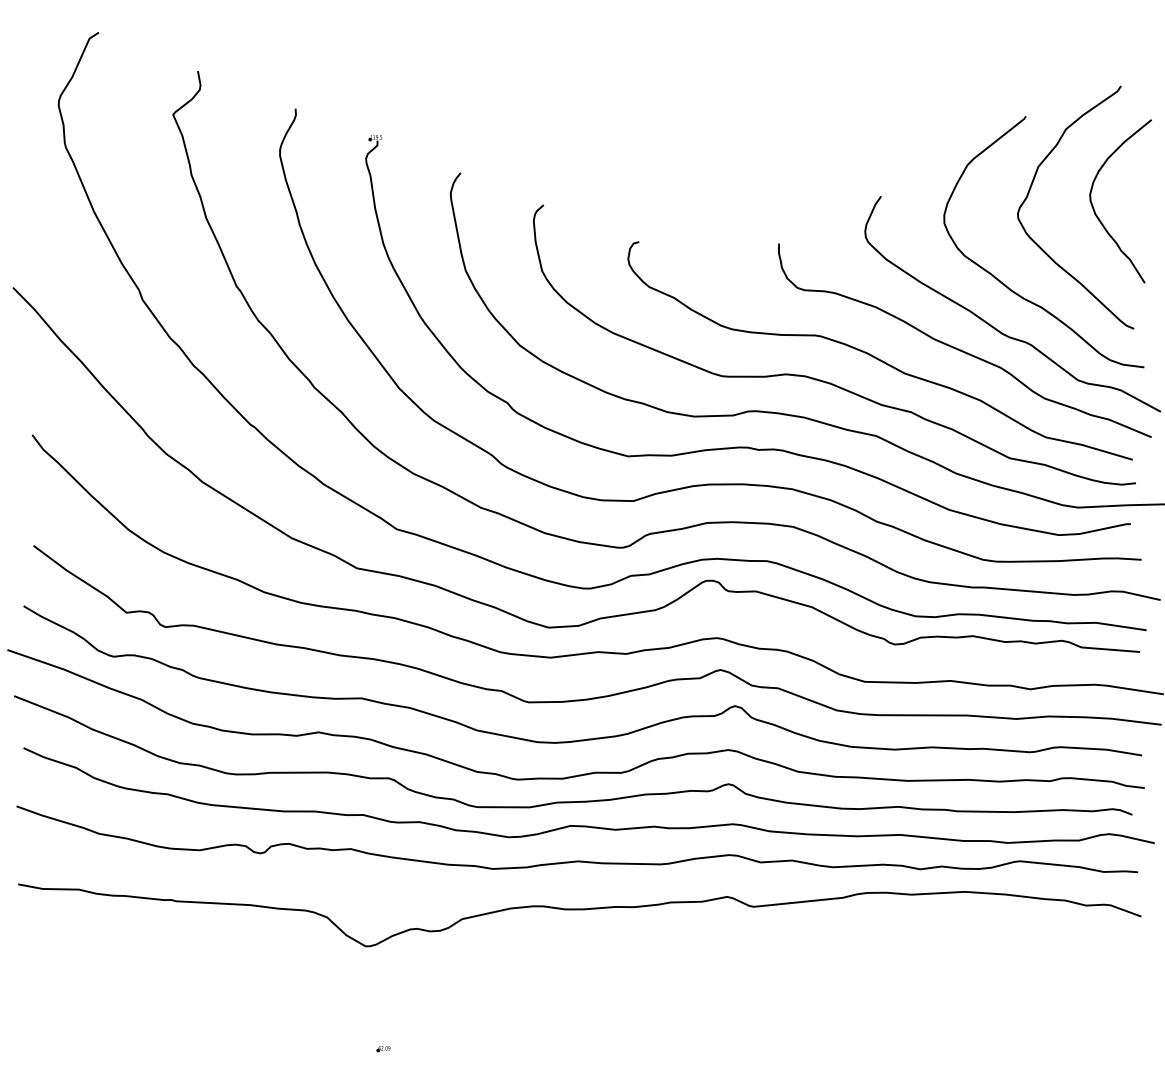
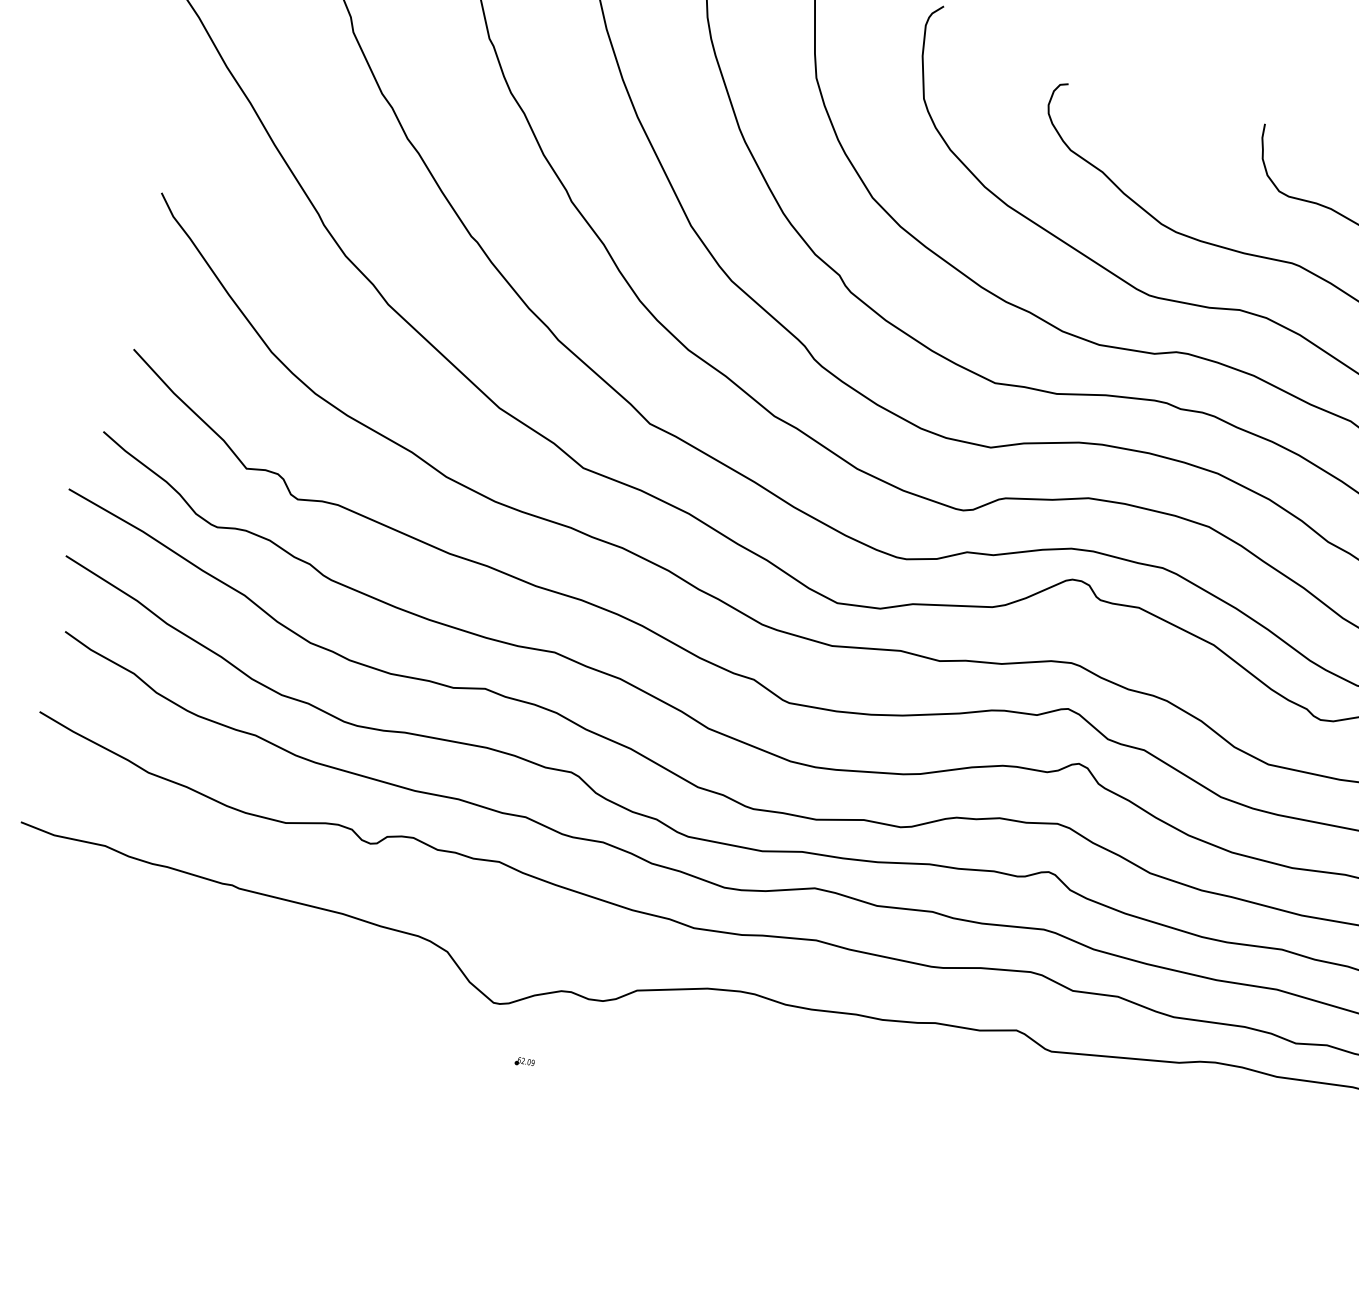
part: (383, 1049) -> (524, 1063), moved

